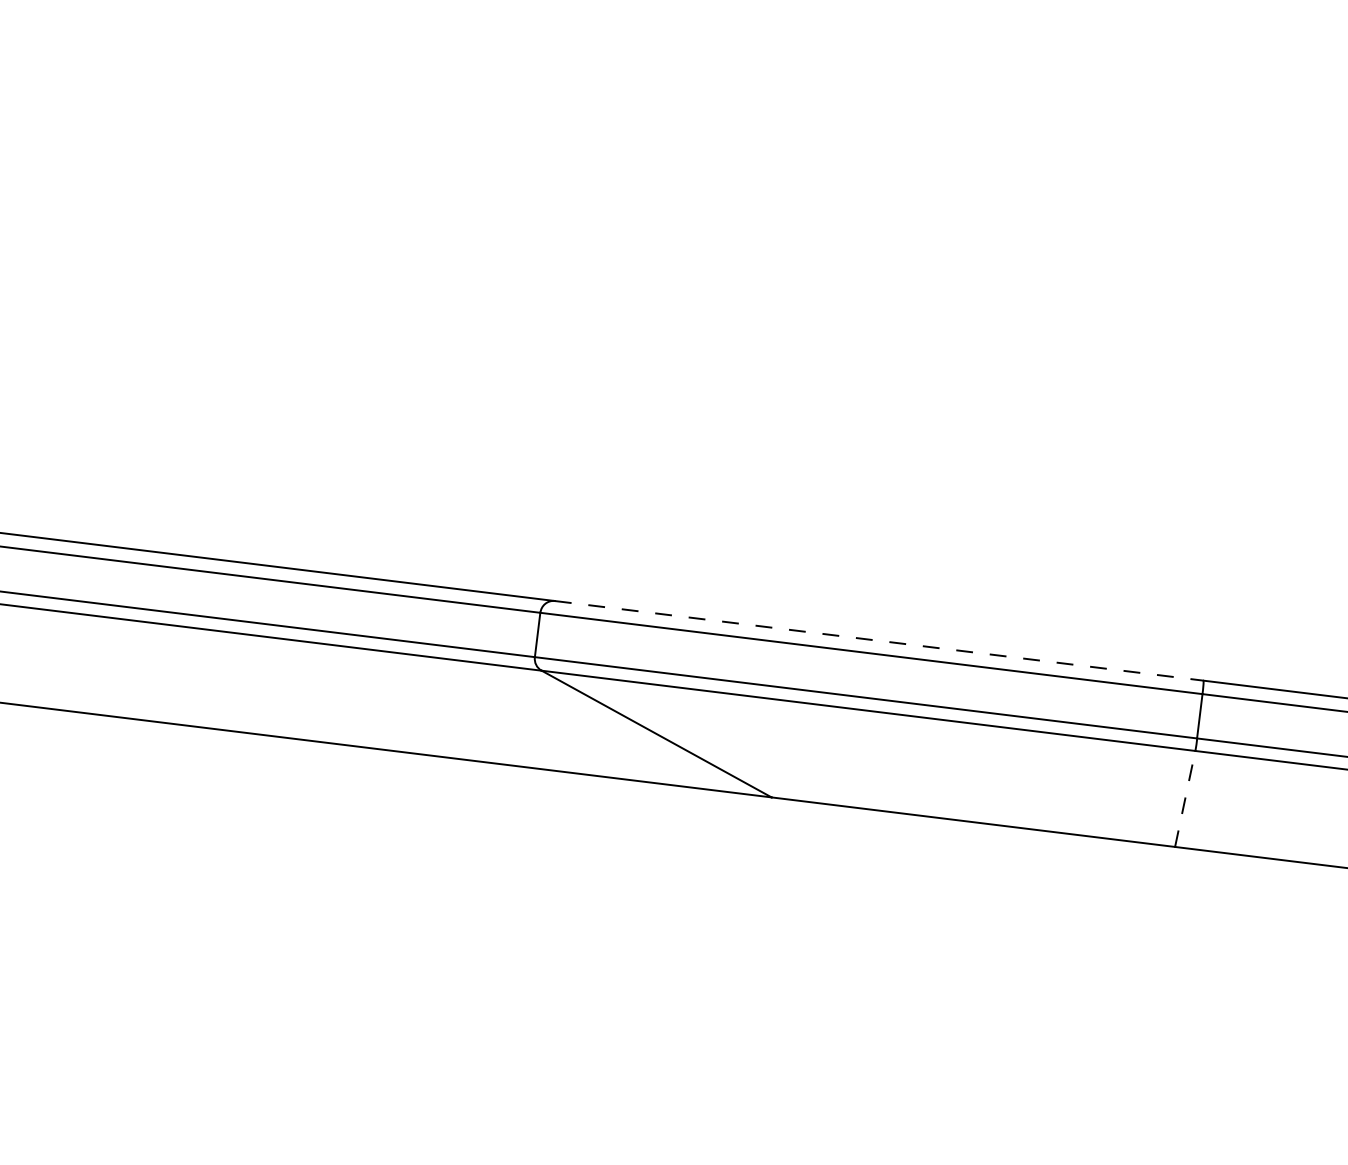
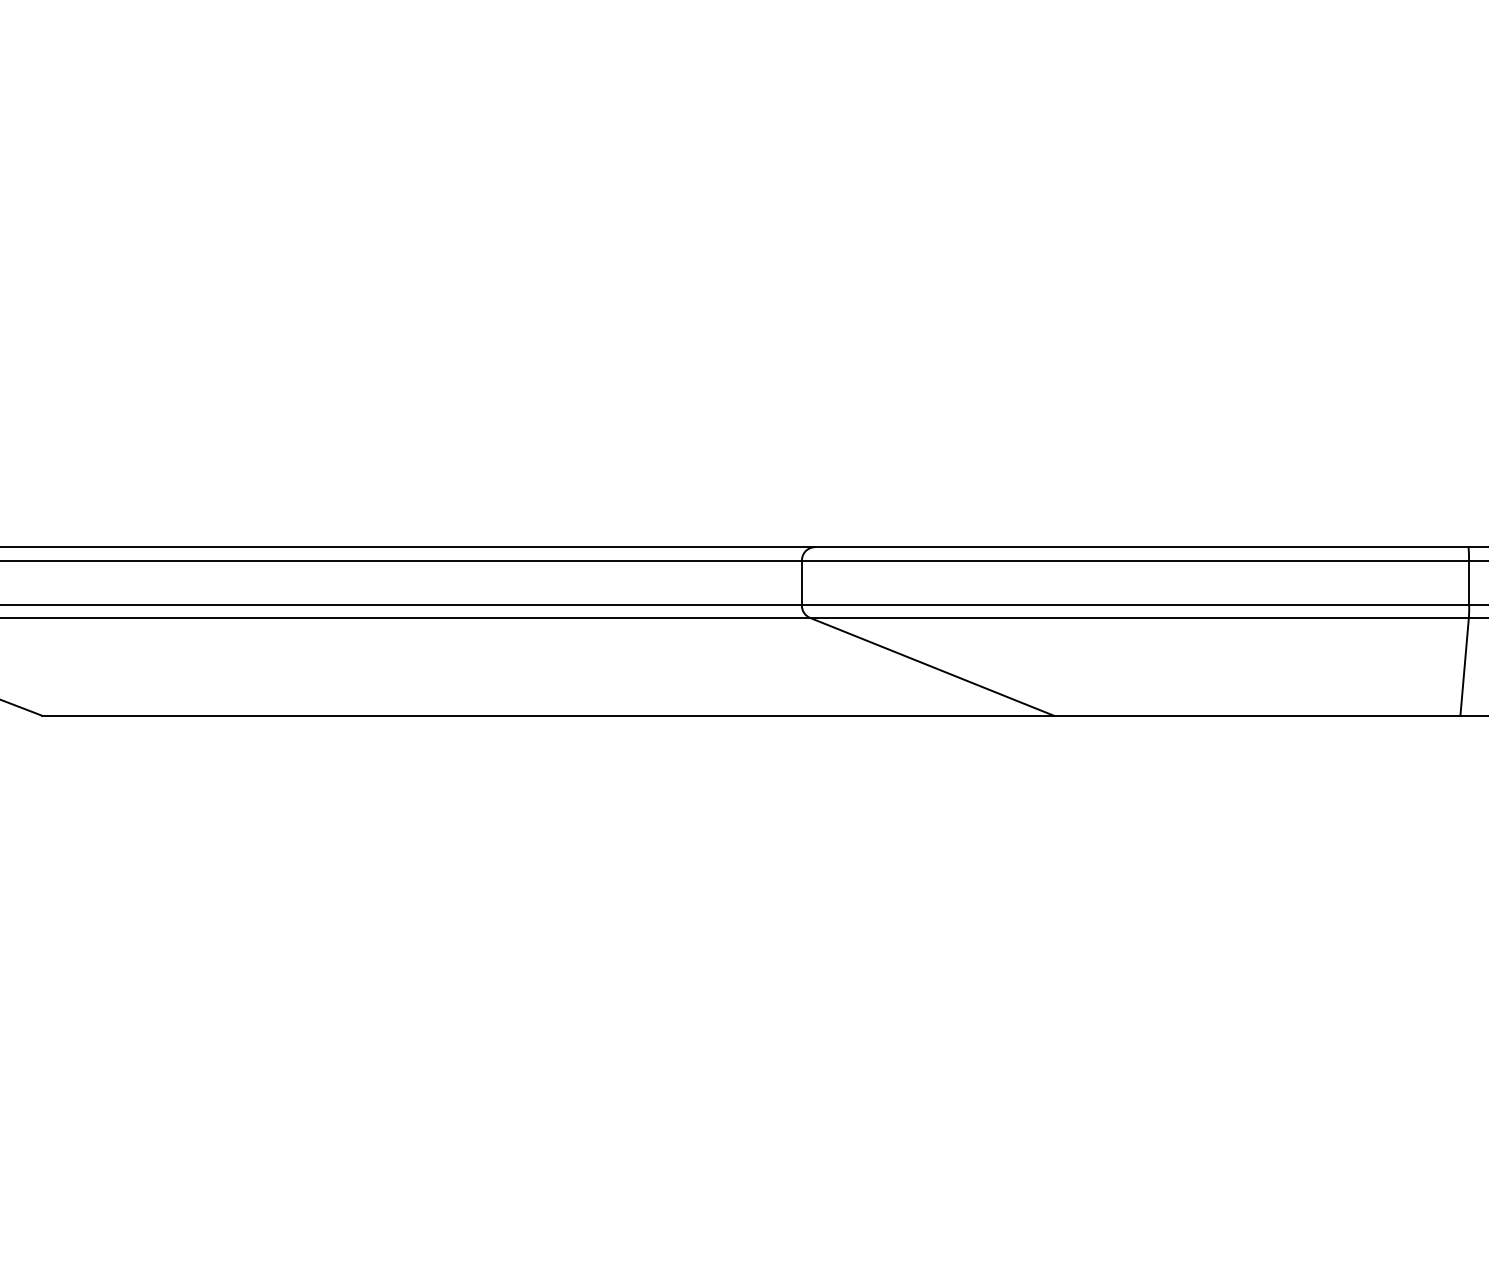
line: (879, 641) -> (1141, 547), dashed -> solid
line: (1185, 798) -> (1464, 666), dashed -> solid

